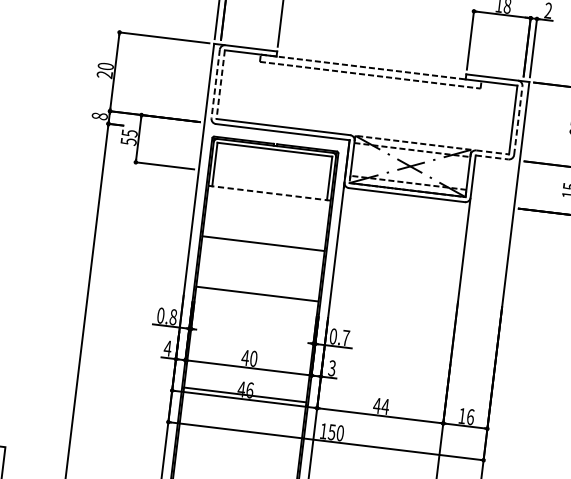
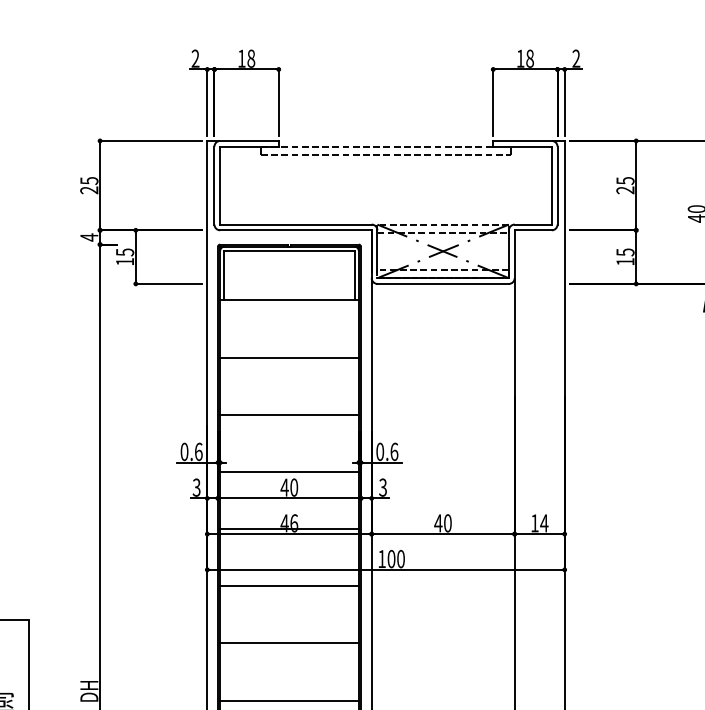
text: (106, 66) -> (89, 180), 20 -> 25
line: (215, 83) -> (214, 185), dashed -> solid
line: (221, 84) -> (220, 185), dashed -> solid
text: (99, 116) -> (89, 237), 8 -> 4
line: (518, 120) -> (557, 185), dashed -> solid
text: (129, 141) -> (125, 261), 55 -> 15
line: (492, 152) -> (533, 224), dashed -> solid
line: (492, 157) -> (533, 230), dashed -> solid
line: (269, 193) -> (289, 300), dashed -> solid
text: (173, 316) -> (198, 451), 0.8 -> 0.6
text: (346, 337) -> (394, 451), 0.7 -> 0.6
line: (251, 344) -> (289, 471), added
text: (167, 348) -> (196, 487), 4 -> 3
text: (385, 406) -> (447, 523), 44 -> 40
text: (470, 417) -> (544, 523), 16 -> 14
text: (332, 431) -> (391, 558), 150 -> 100
line: (239, 445) -> (289, 586), added

